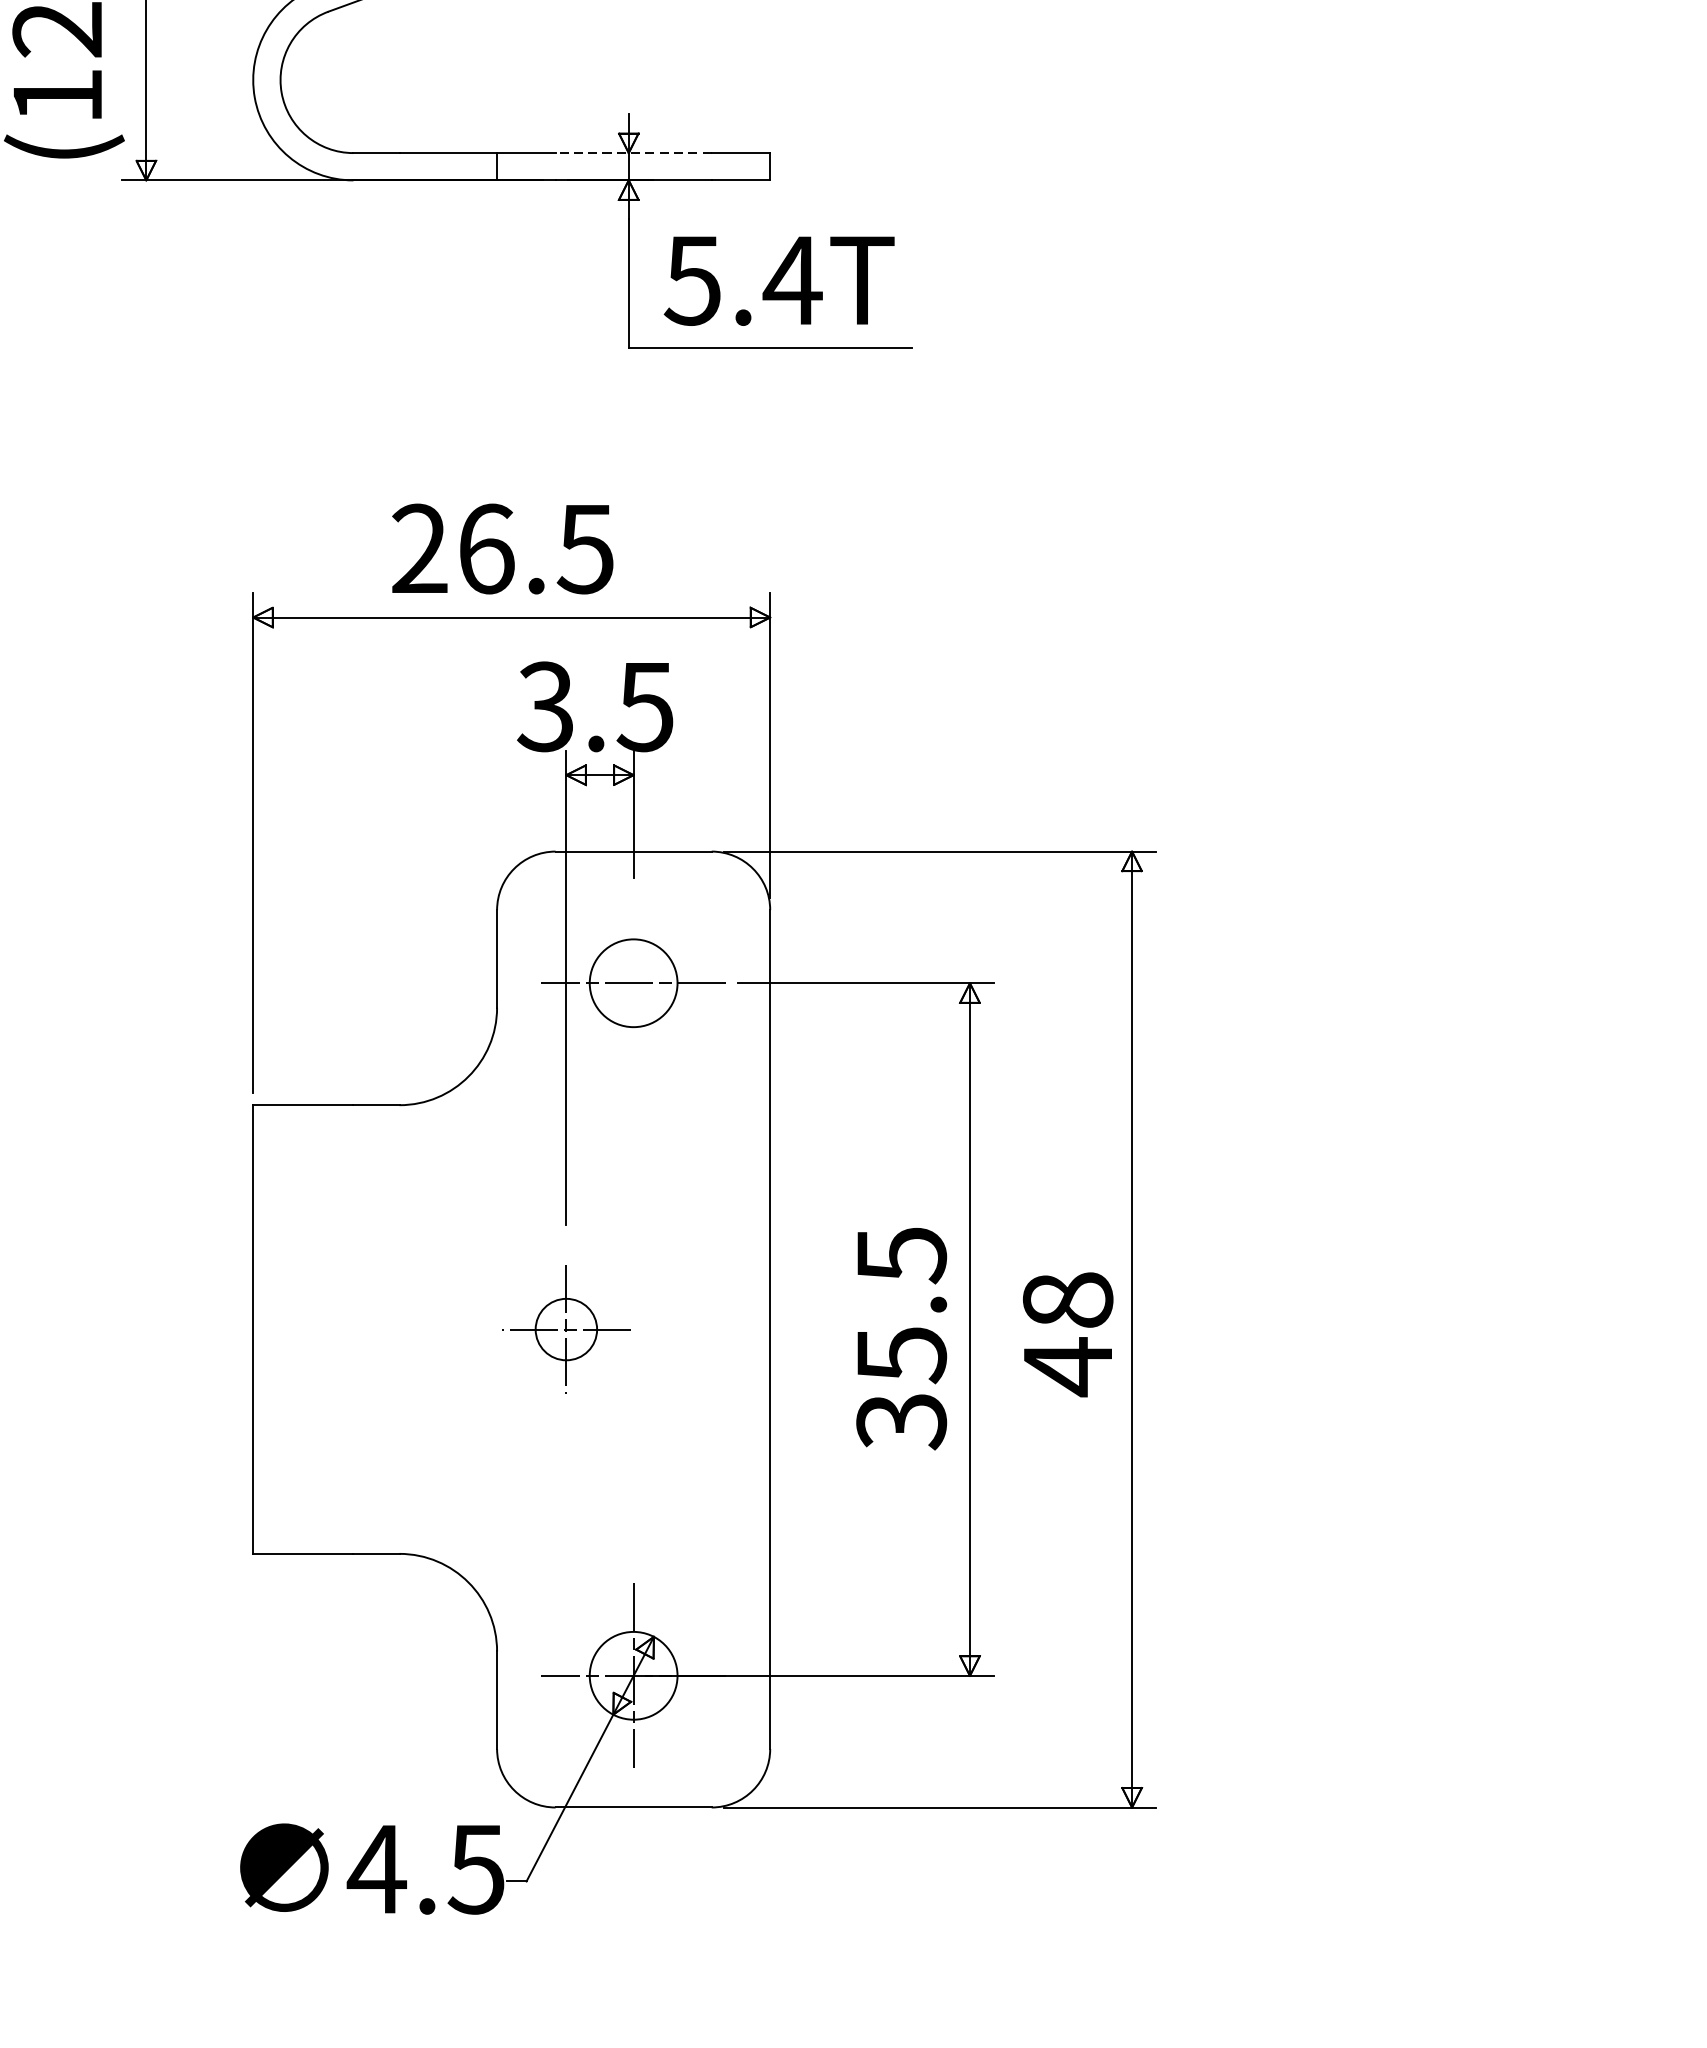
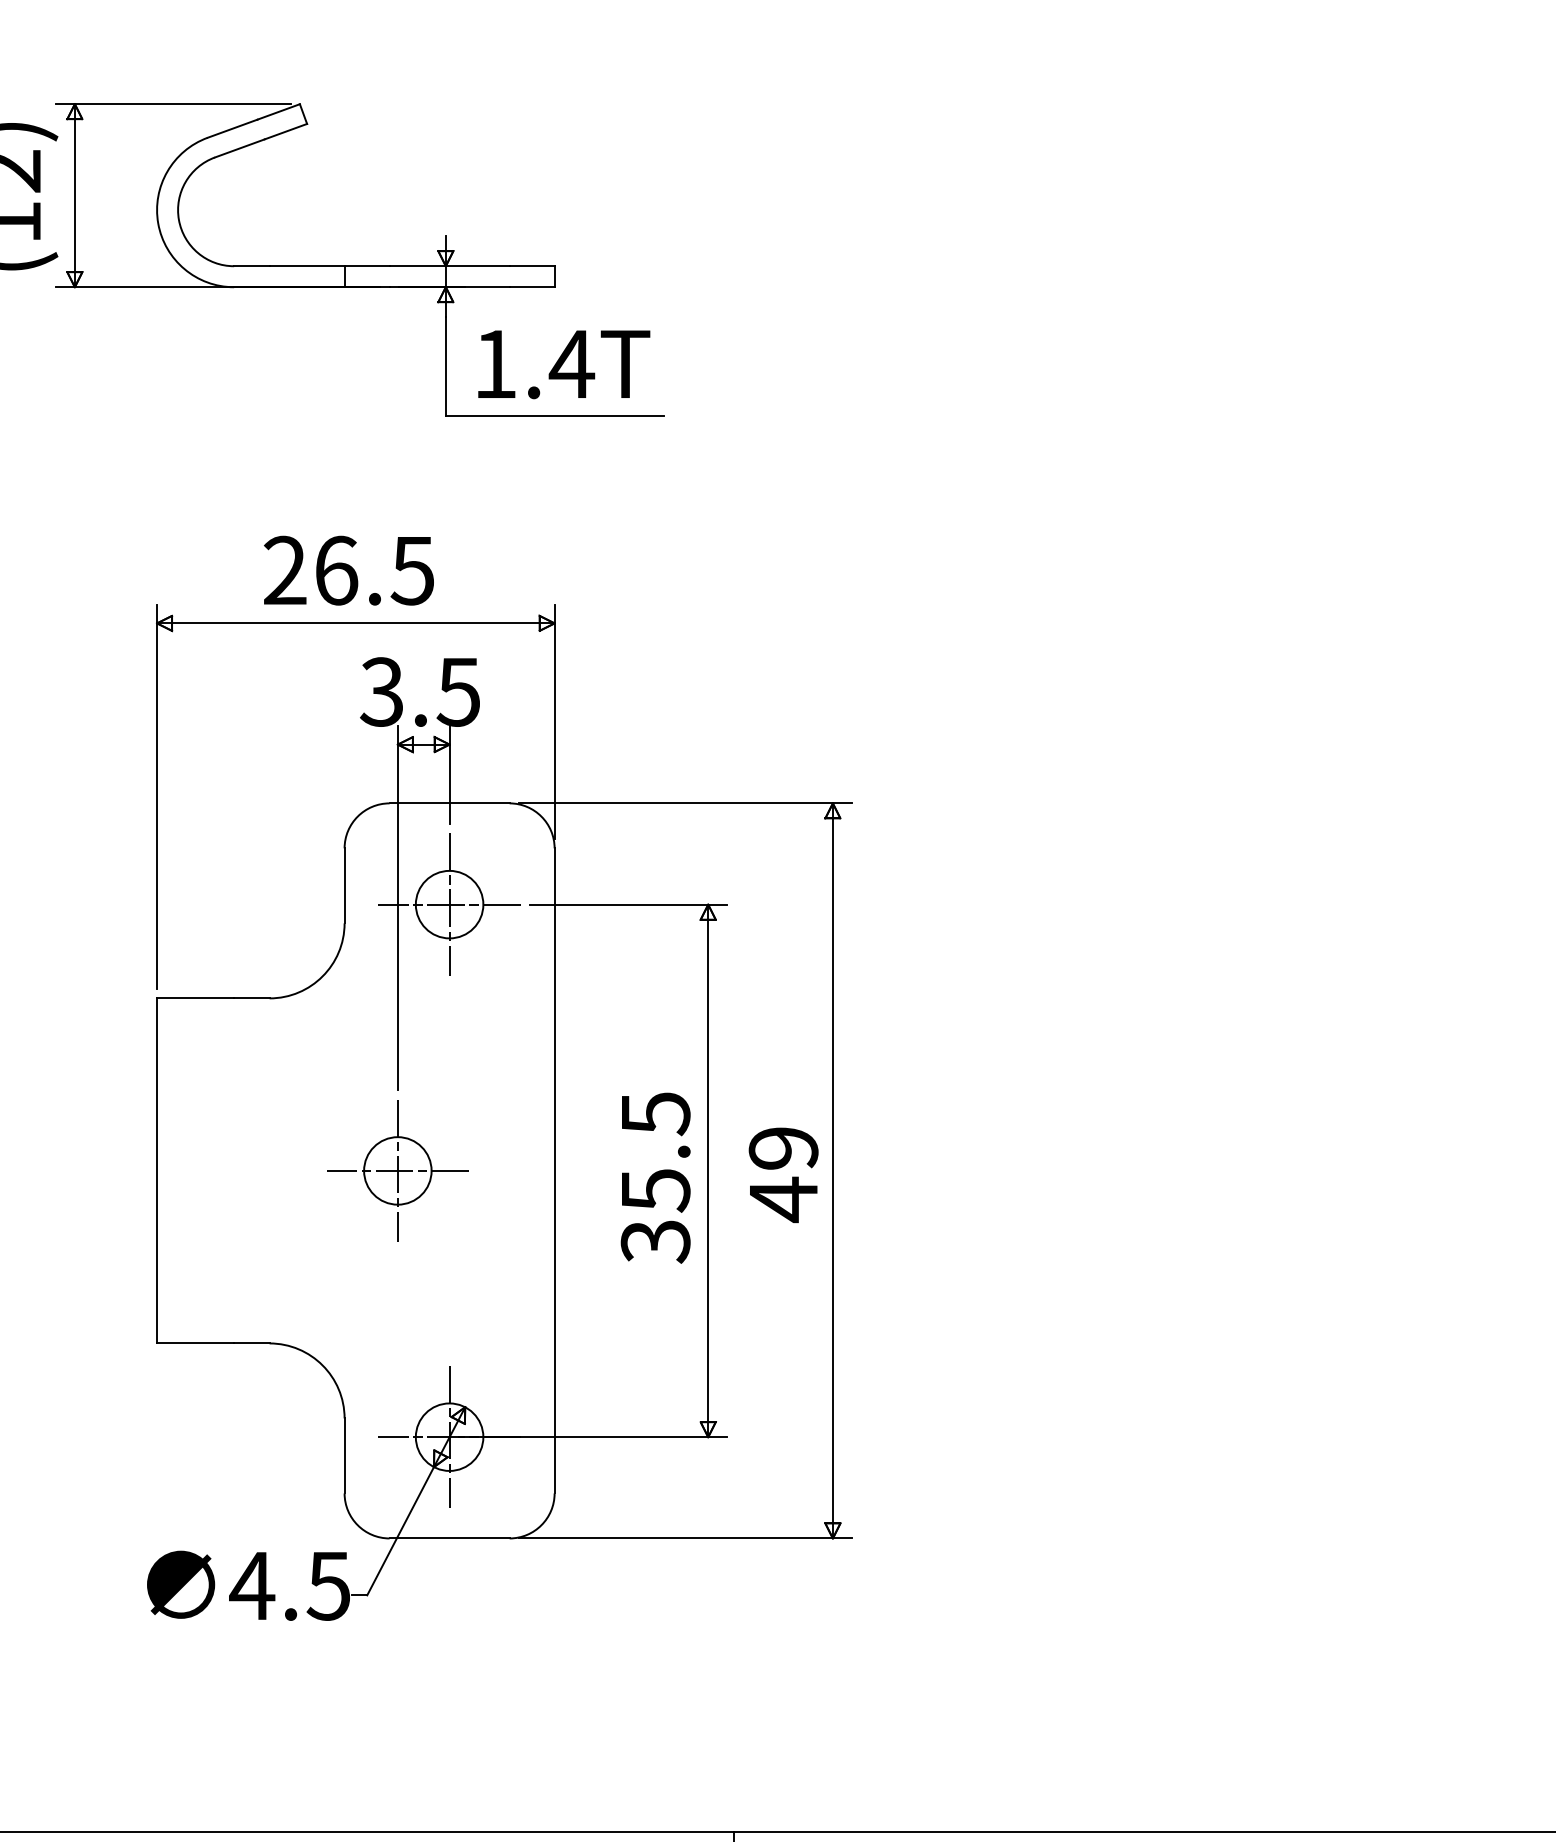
line: (633, 153) -> (449, 266), dashed -> solid
text: (692, 280) -> (494, 364), 5.4T -> 1.4T
line: (633, 983) -> (449, 904), added
text: (1067, 1300) -> (783, 1148), 48 -> 49
part: (565, 1328) -> (397, 1170), size x1.43

